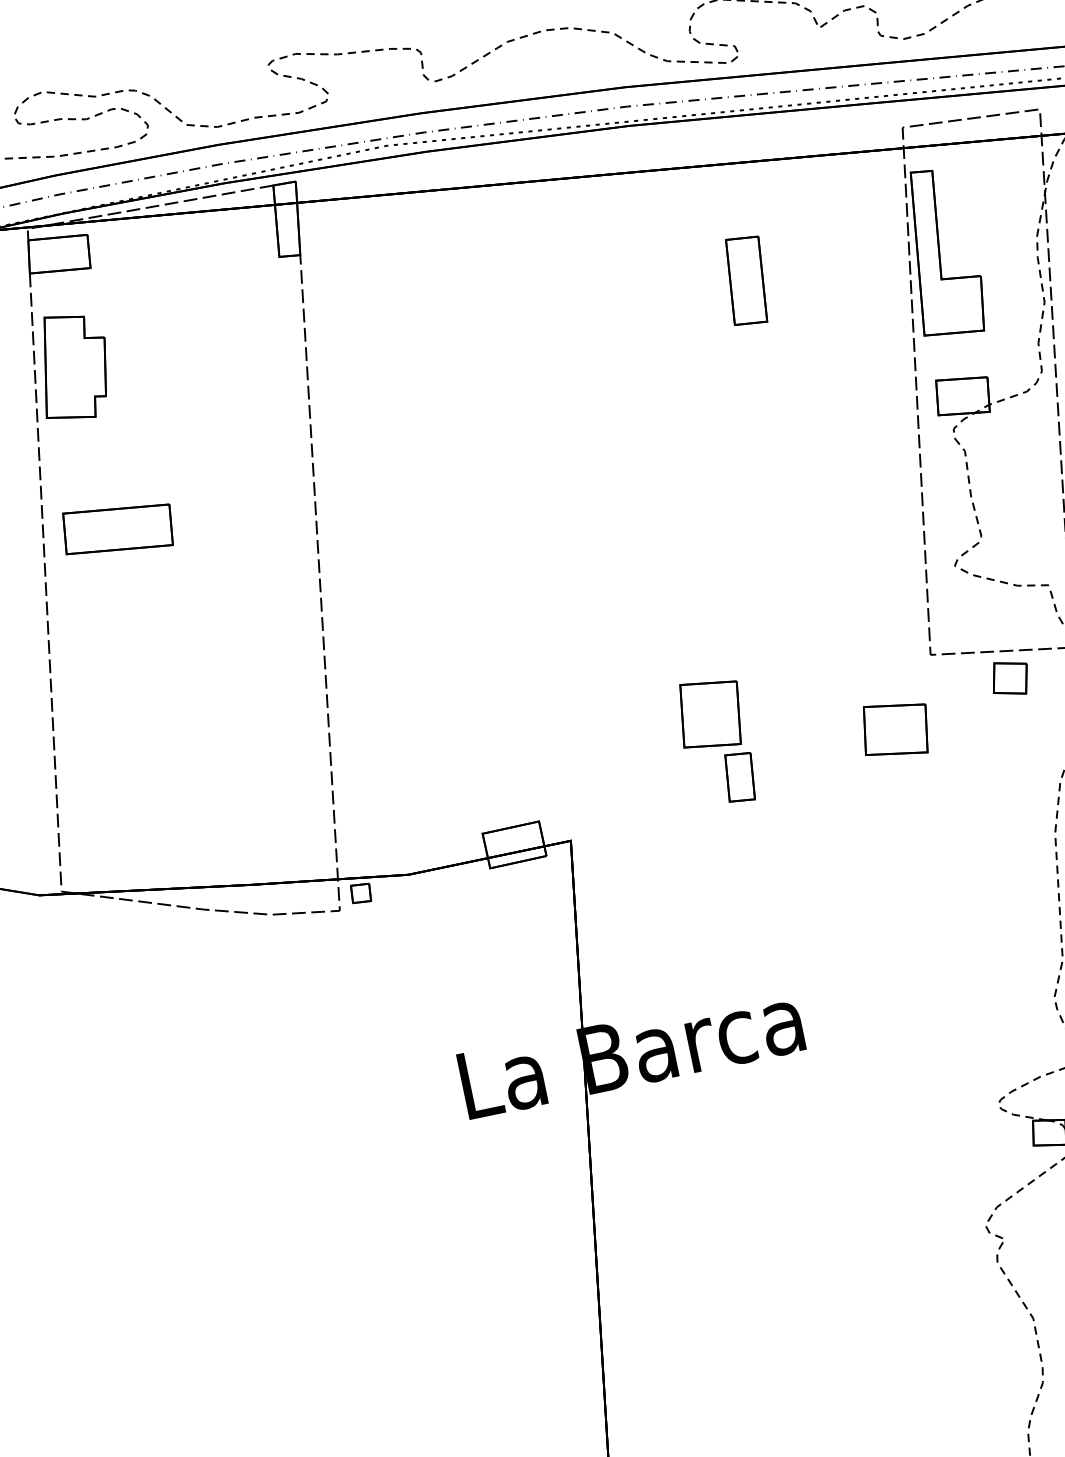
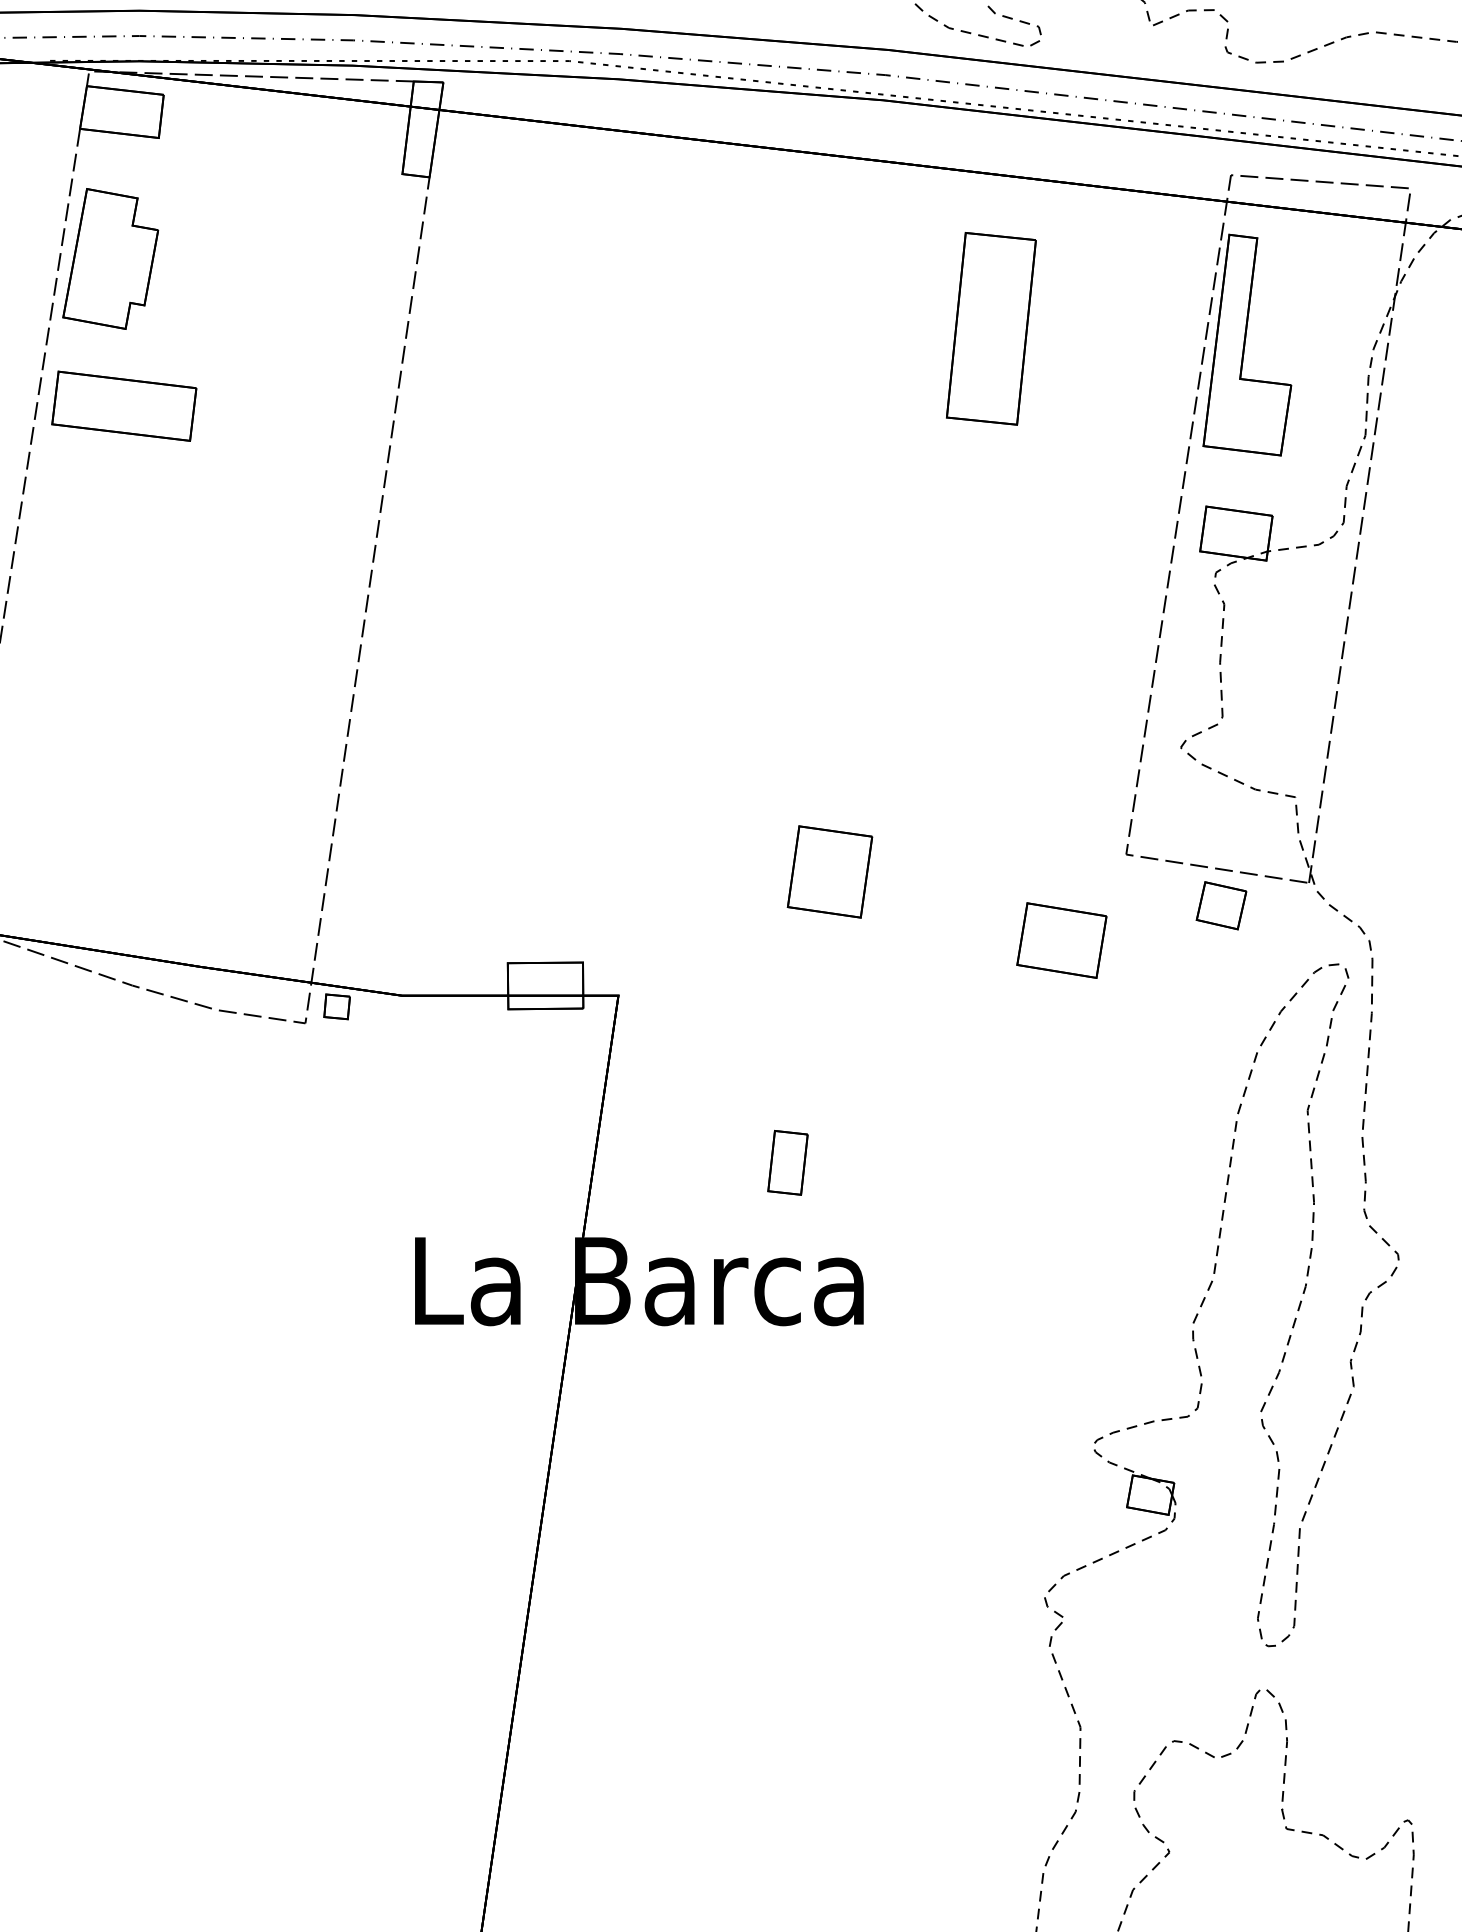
part: (746, 280) -> (991, 328), size x1.67
part: (118, 528) -> (124, 405), moved
part: (739, 777) -> (787, 1162), moved

